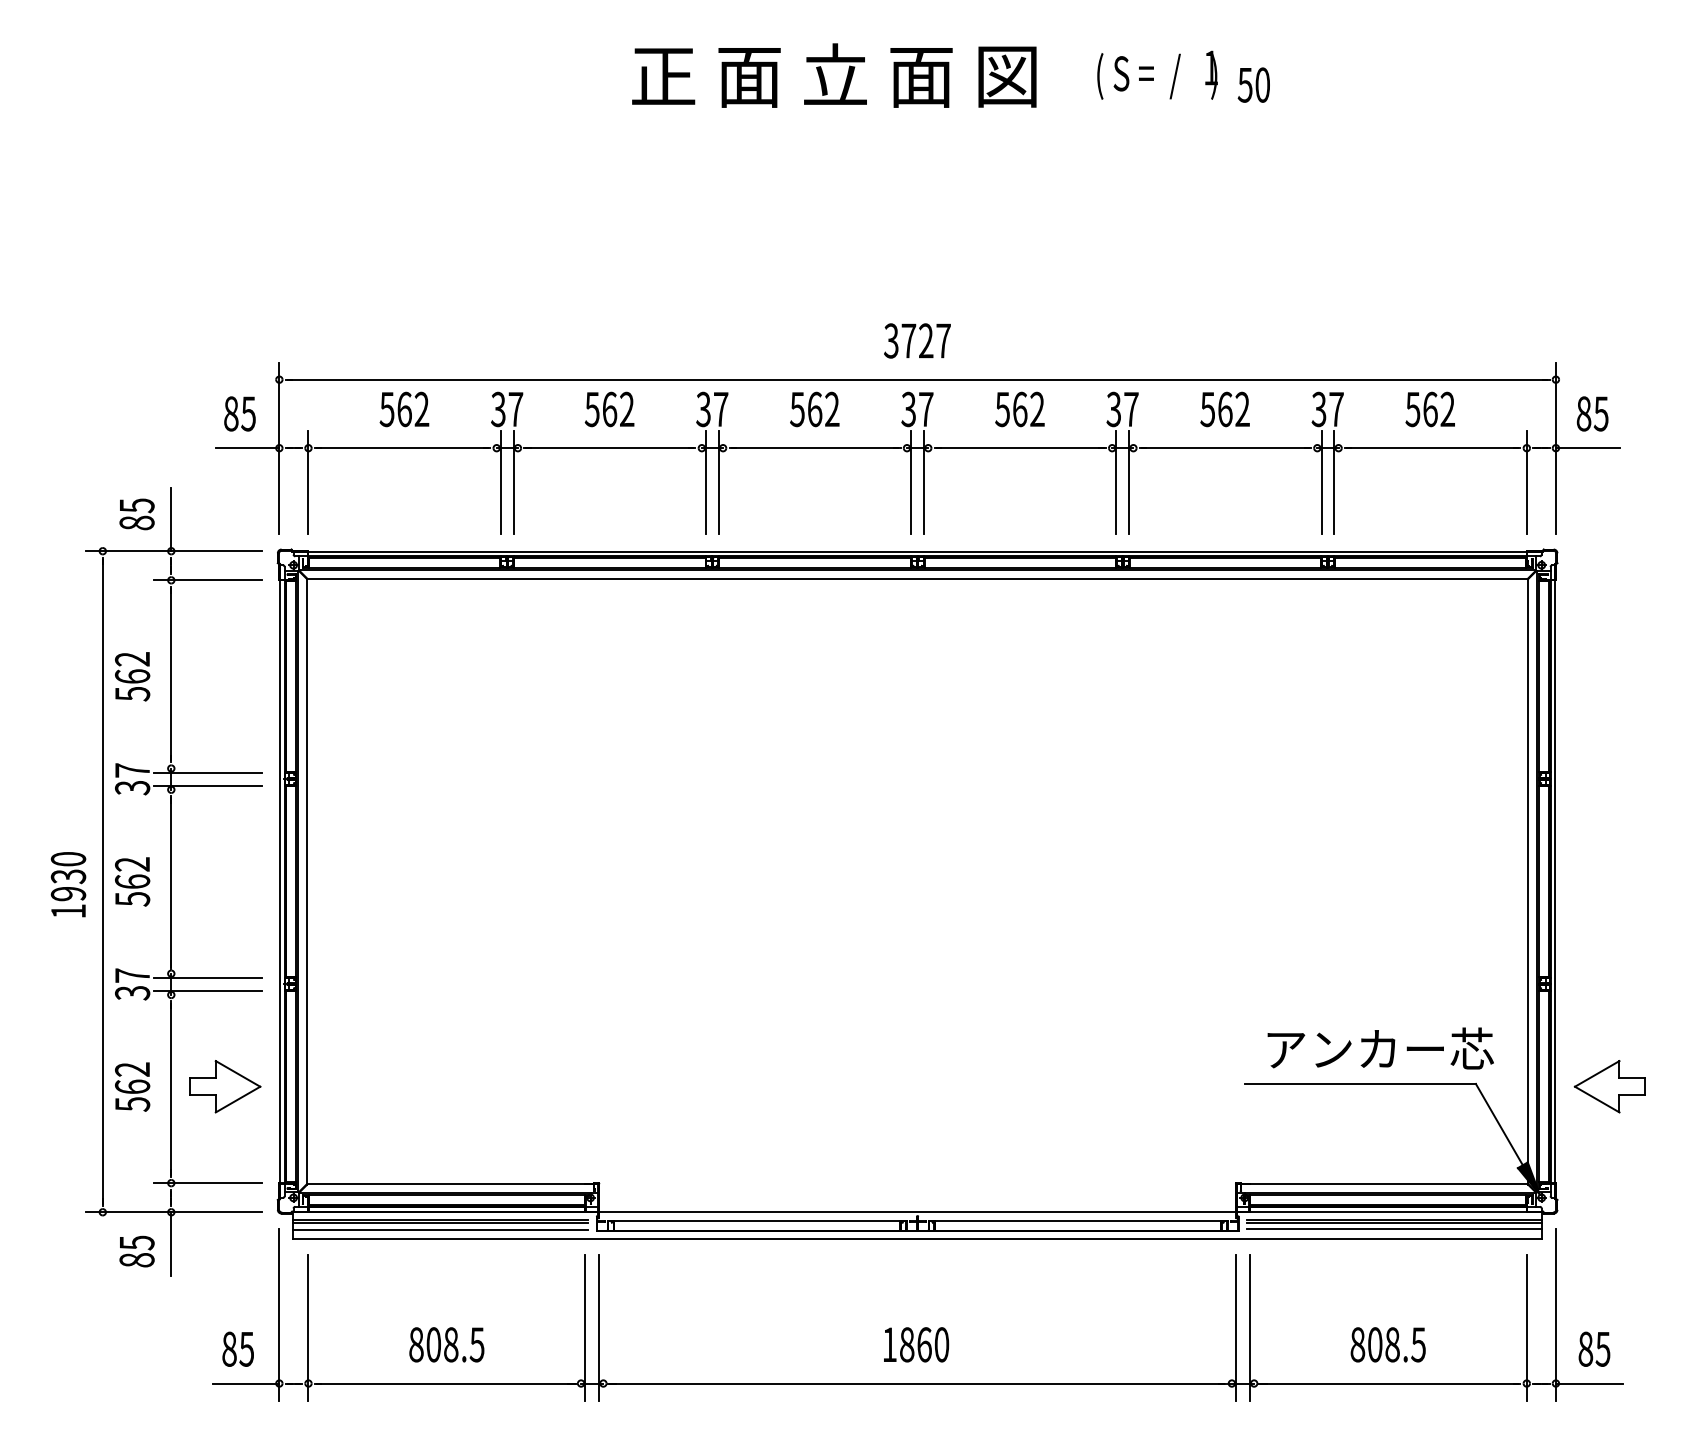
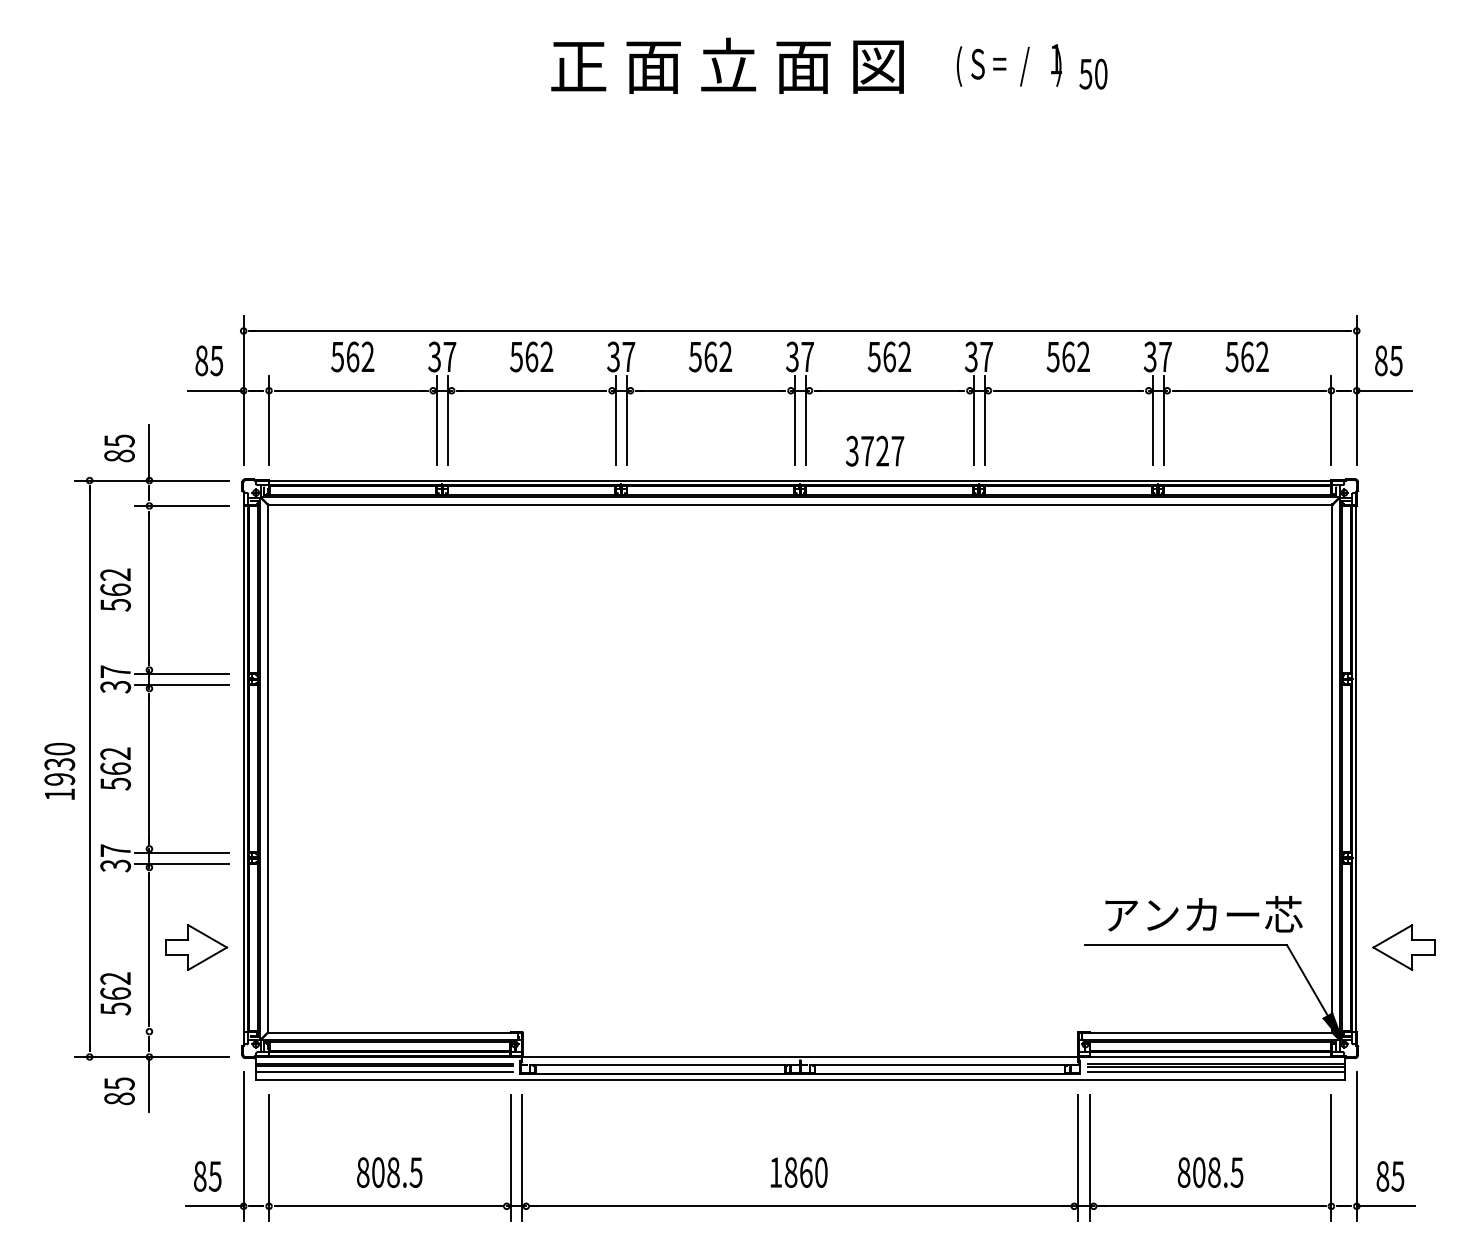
text: (916, 340) -> (874, 450), moved
text: (132, 1086) -> (115, 993), moved
line: (208, 1183) -> (181, 1031), removed

